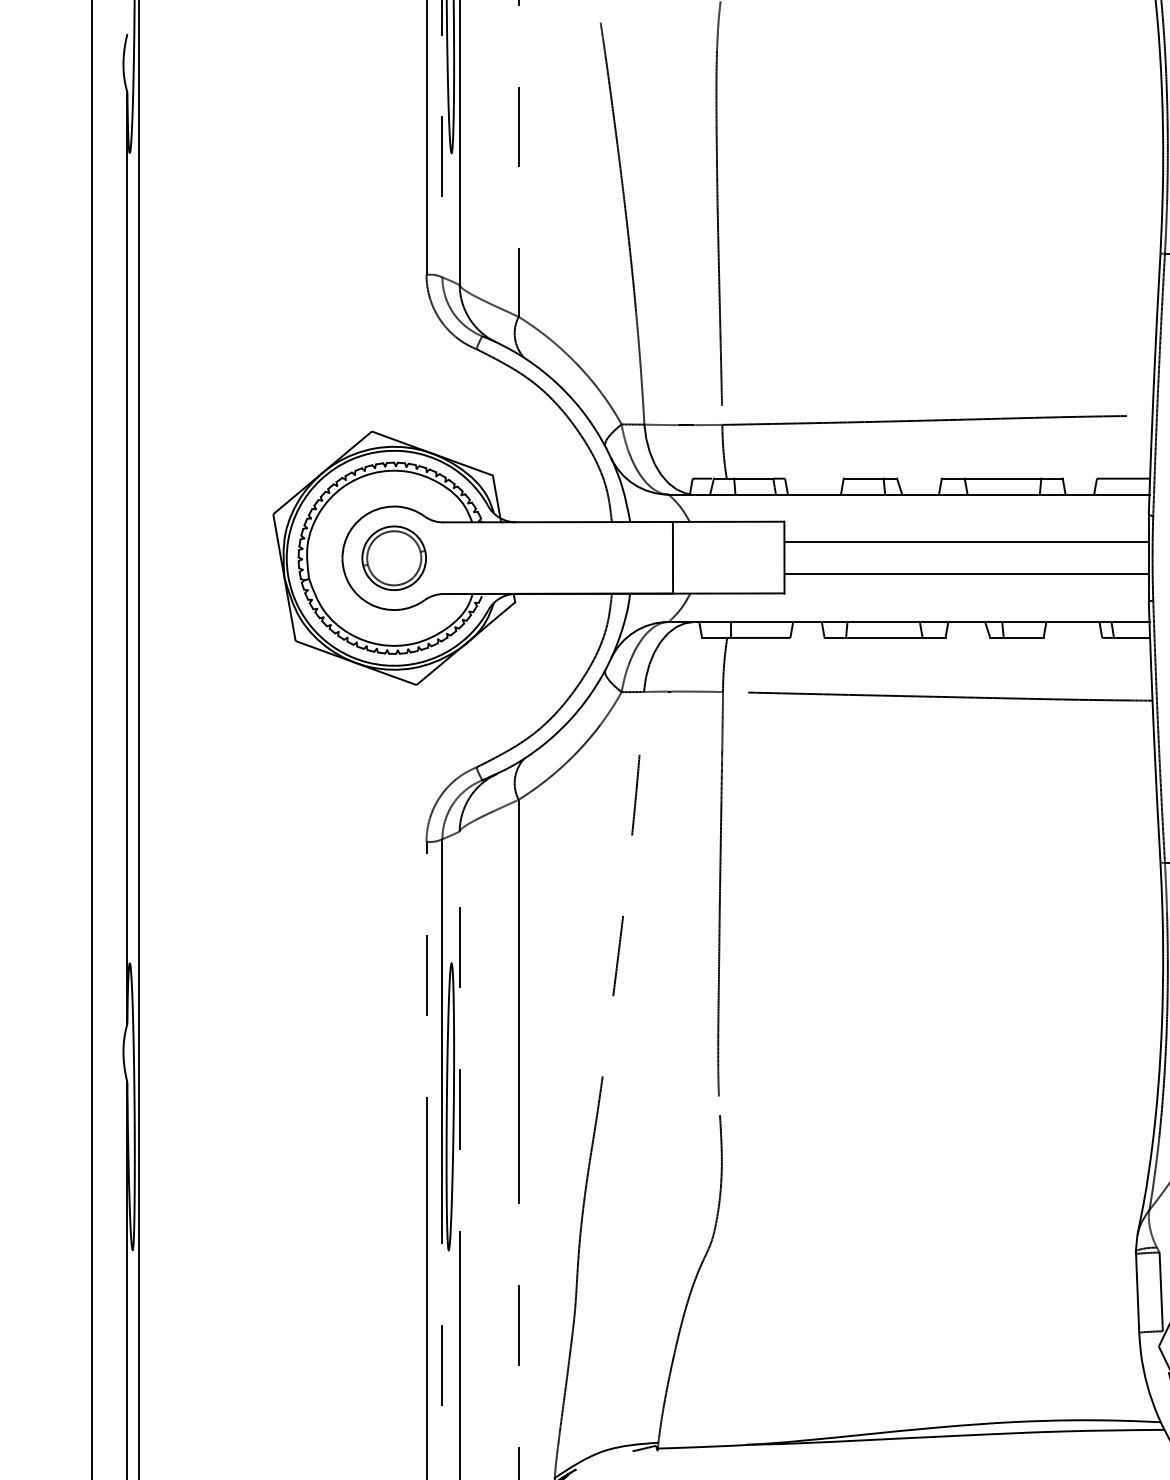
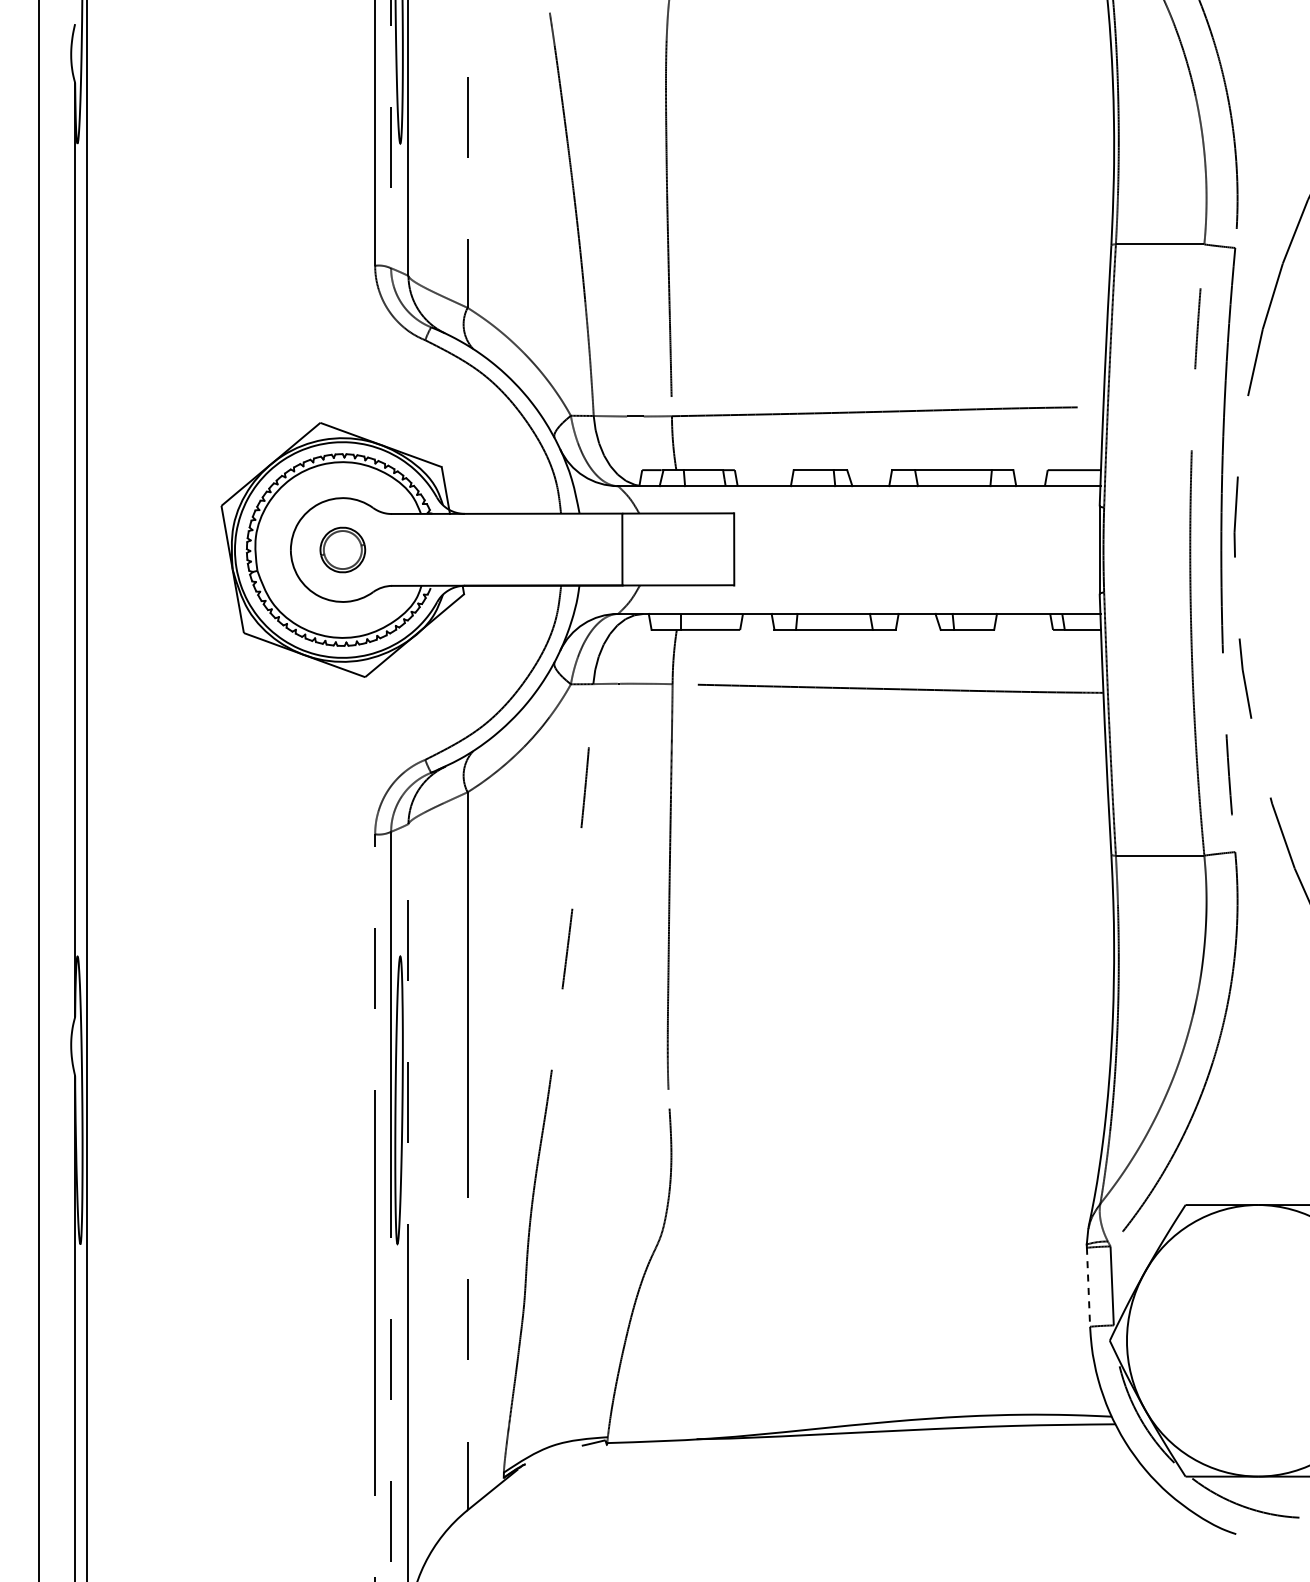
line: (966, 542) -> (916, 534), removed
part: (393, 557) -> (342, 549), size x0.7
line: (966, 574) -> (916, 566), removed
line: (1137, 1293) -> (1088, 1287), solid -> dashed

